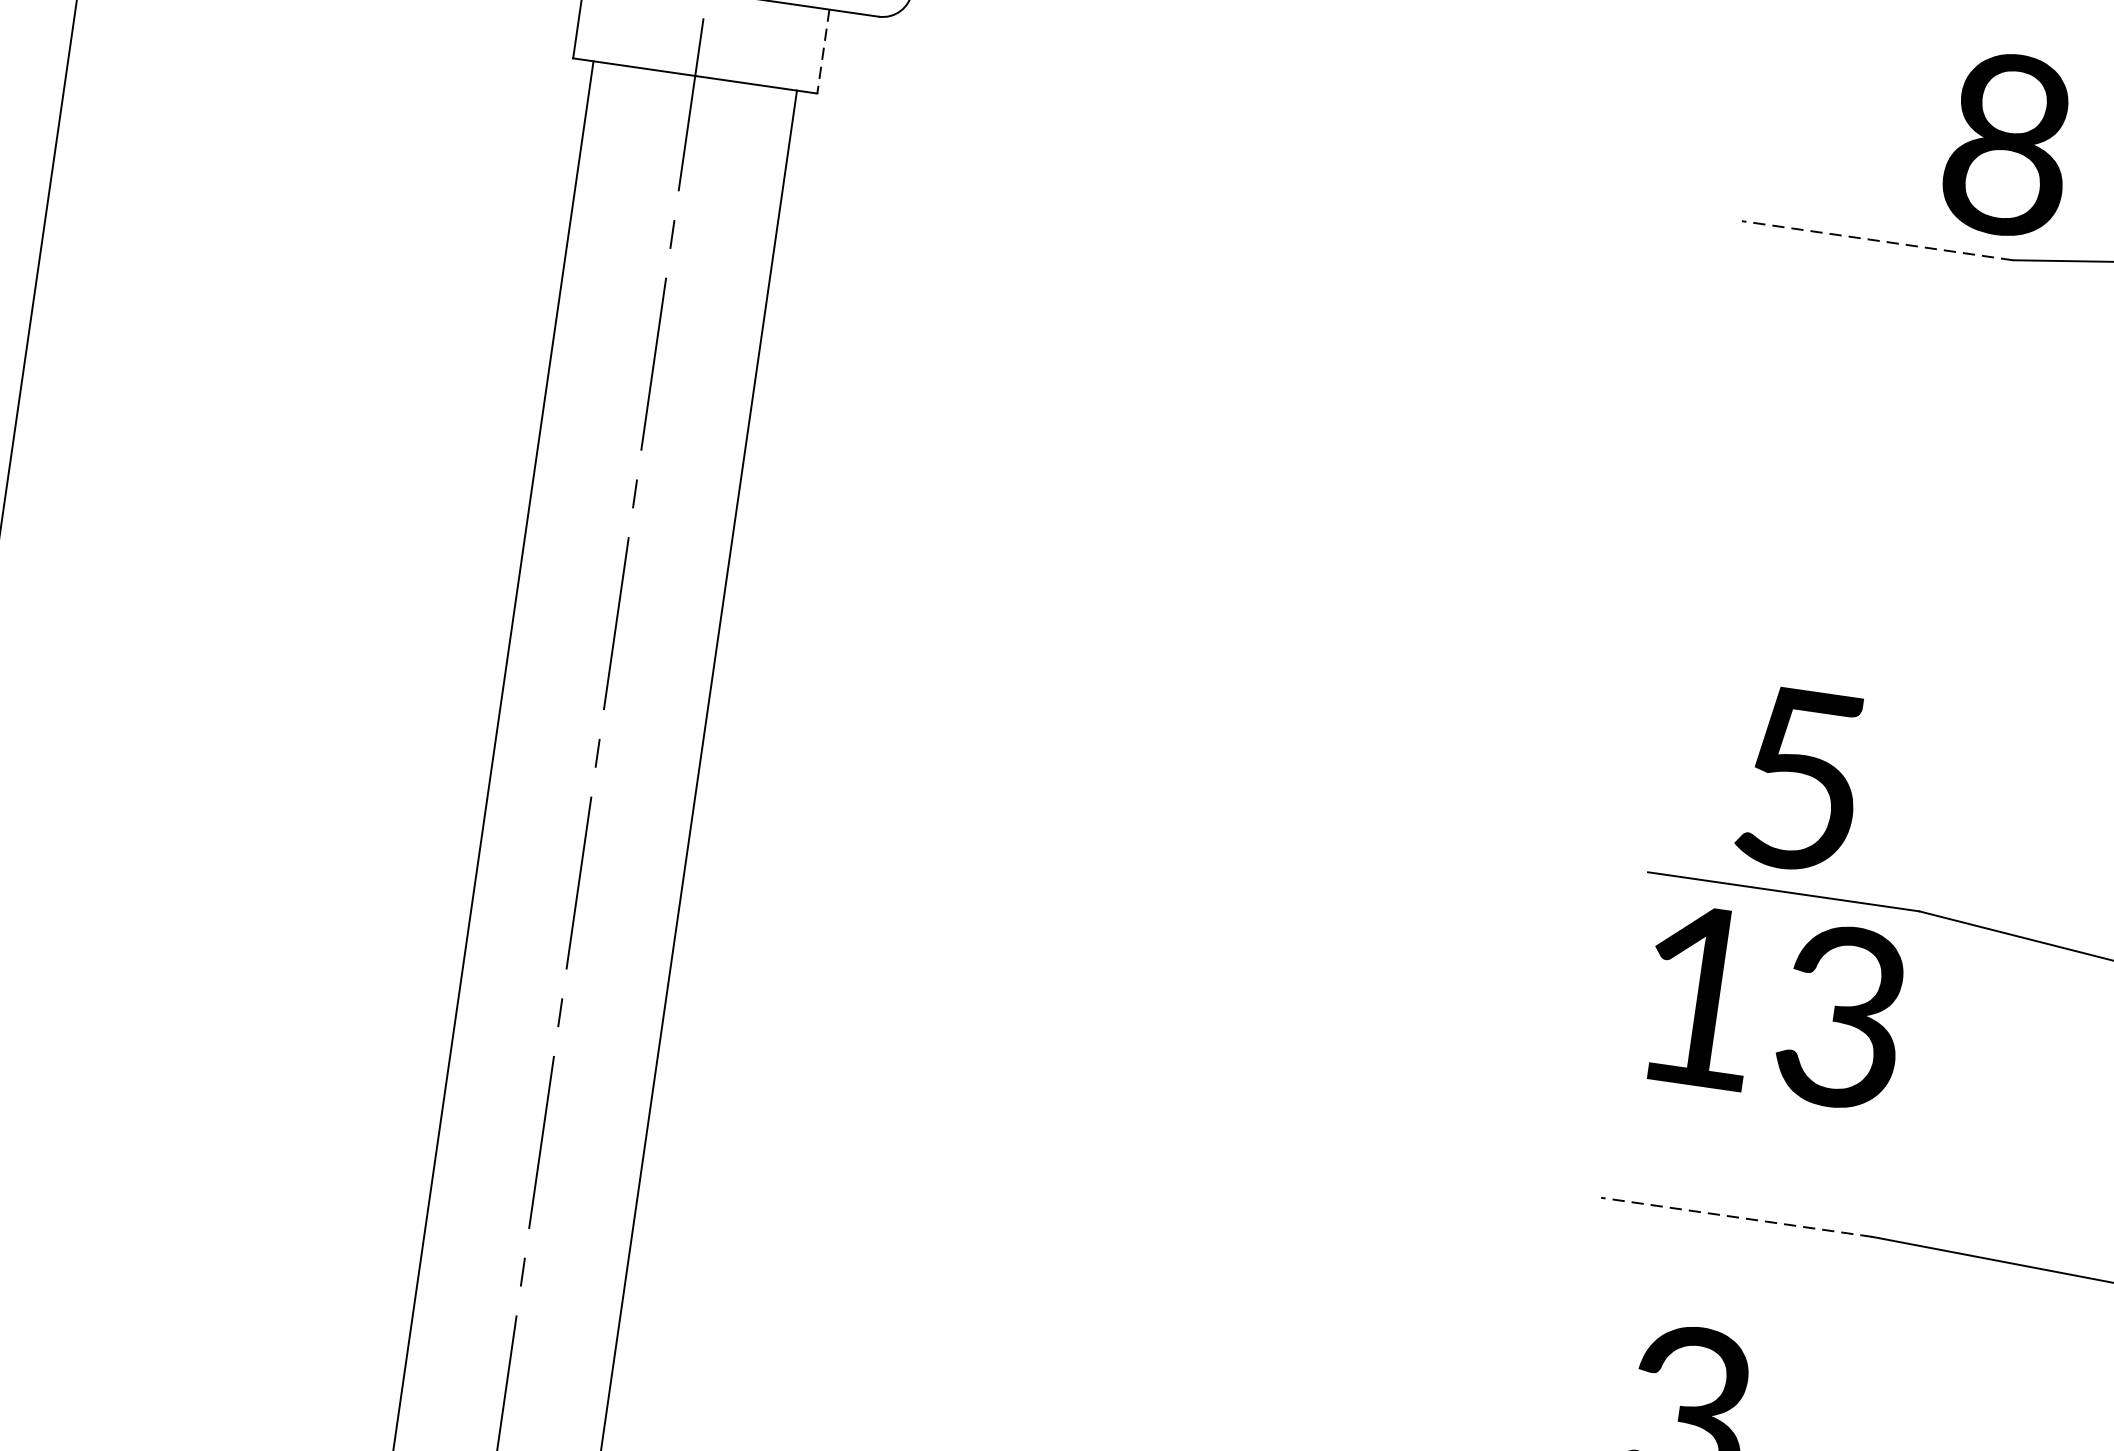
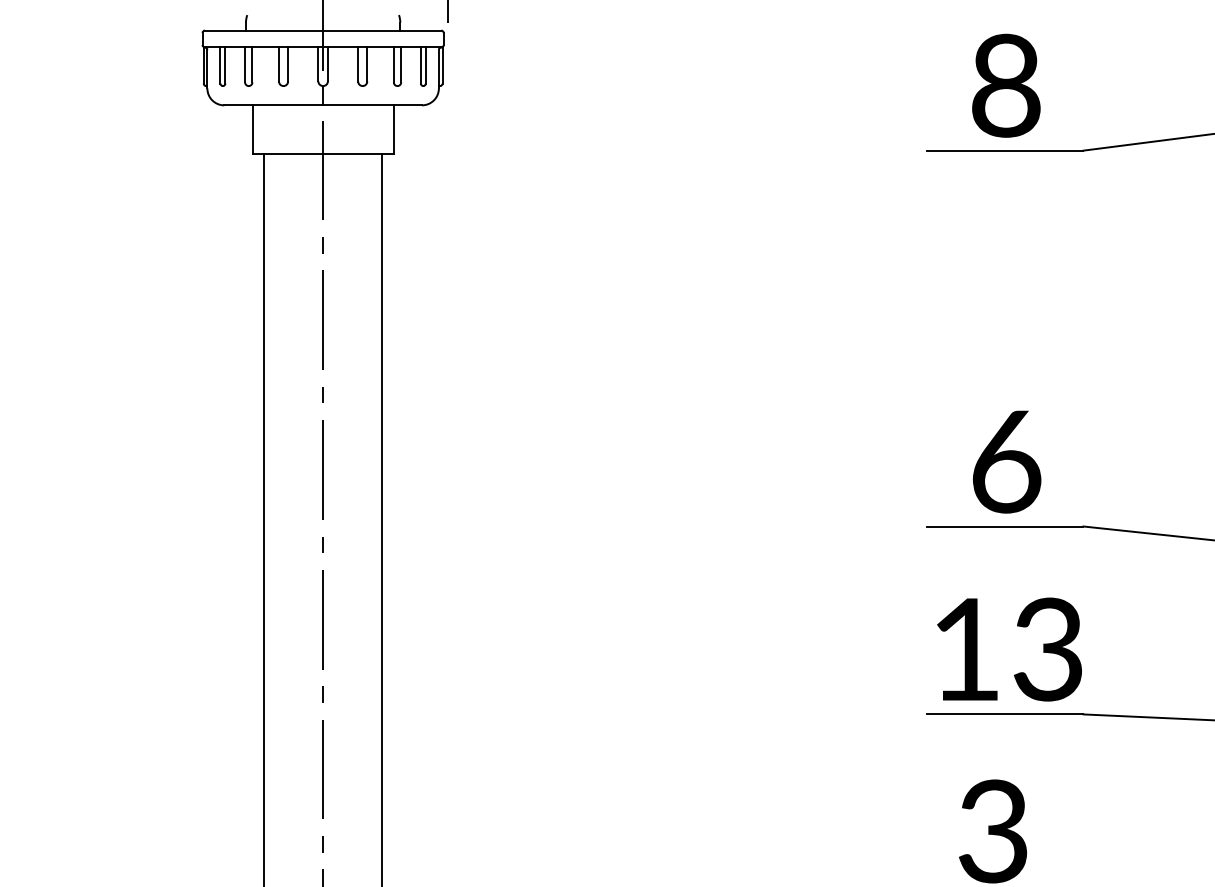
line: (822, 53) -> (393, 130), dashed -> solid
text: (2008, 144) -> (1006, 85), moved
line: (1876, 240) -> (1004, 150), dashed -> solid
text: (1802, 779) -> (1006, 461), 5 -> 6
text: (1774, 1007) -> (1009, 649), moved
line: (1735, 1217) -> (1004, 714), dashed -> solid

